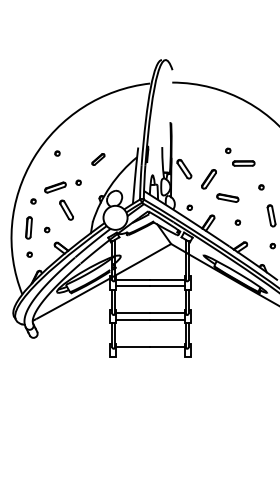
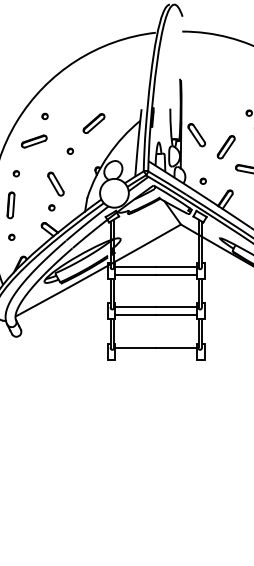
part: (98, 159) -> (94, 123), size x1.43
part: (55, 187) -> (34, 141), moved
part: (47, 229) -> (52, 207), moved

